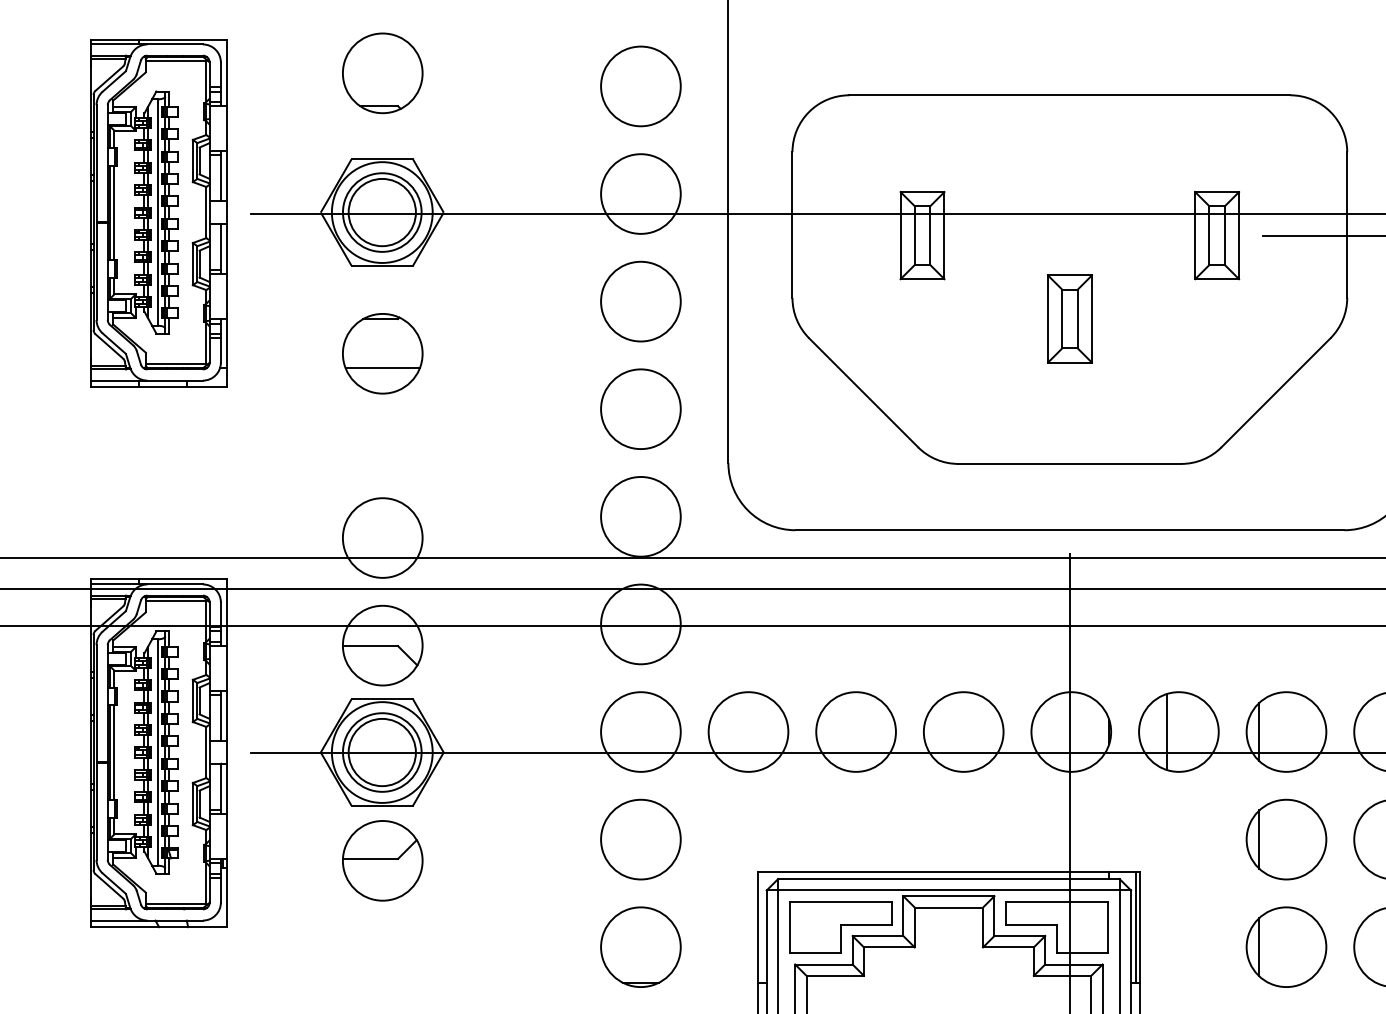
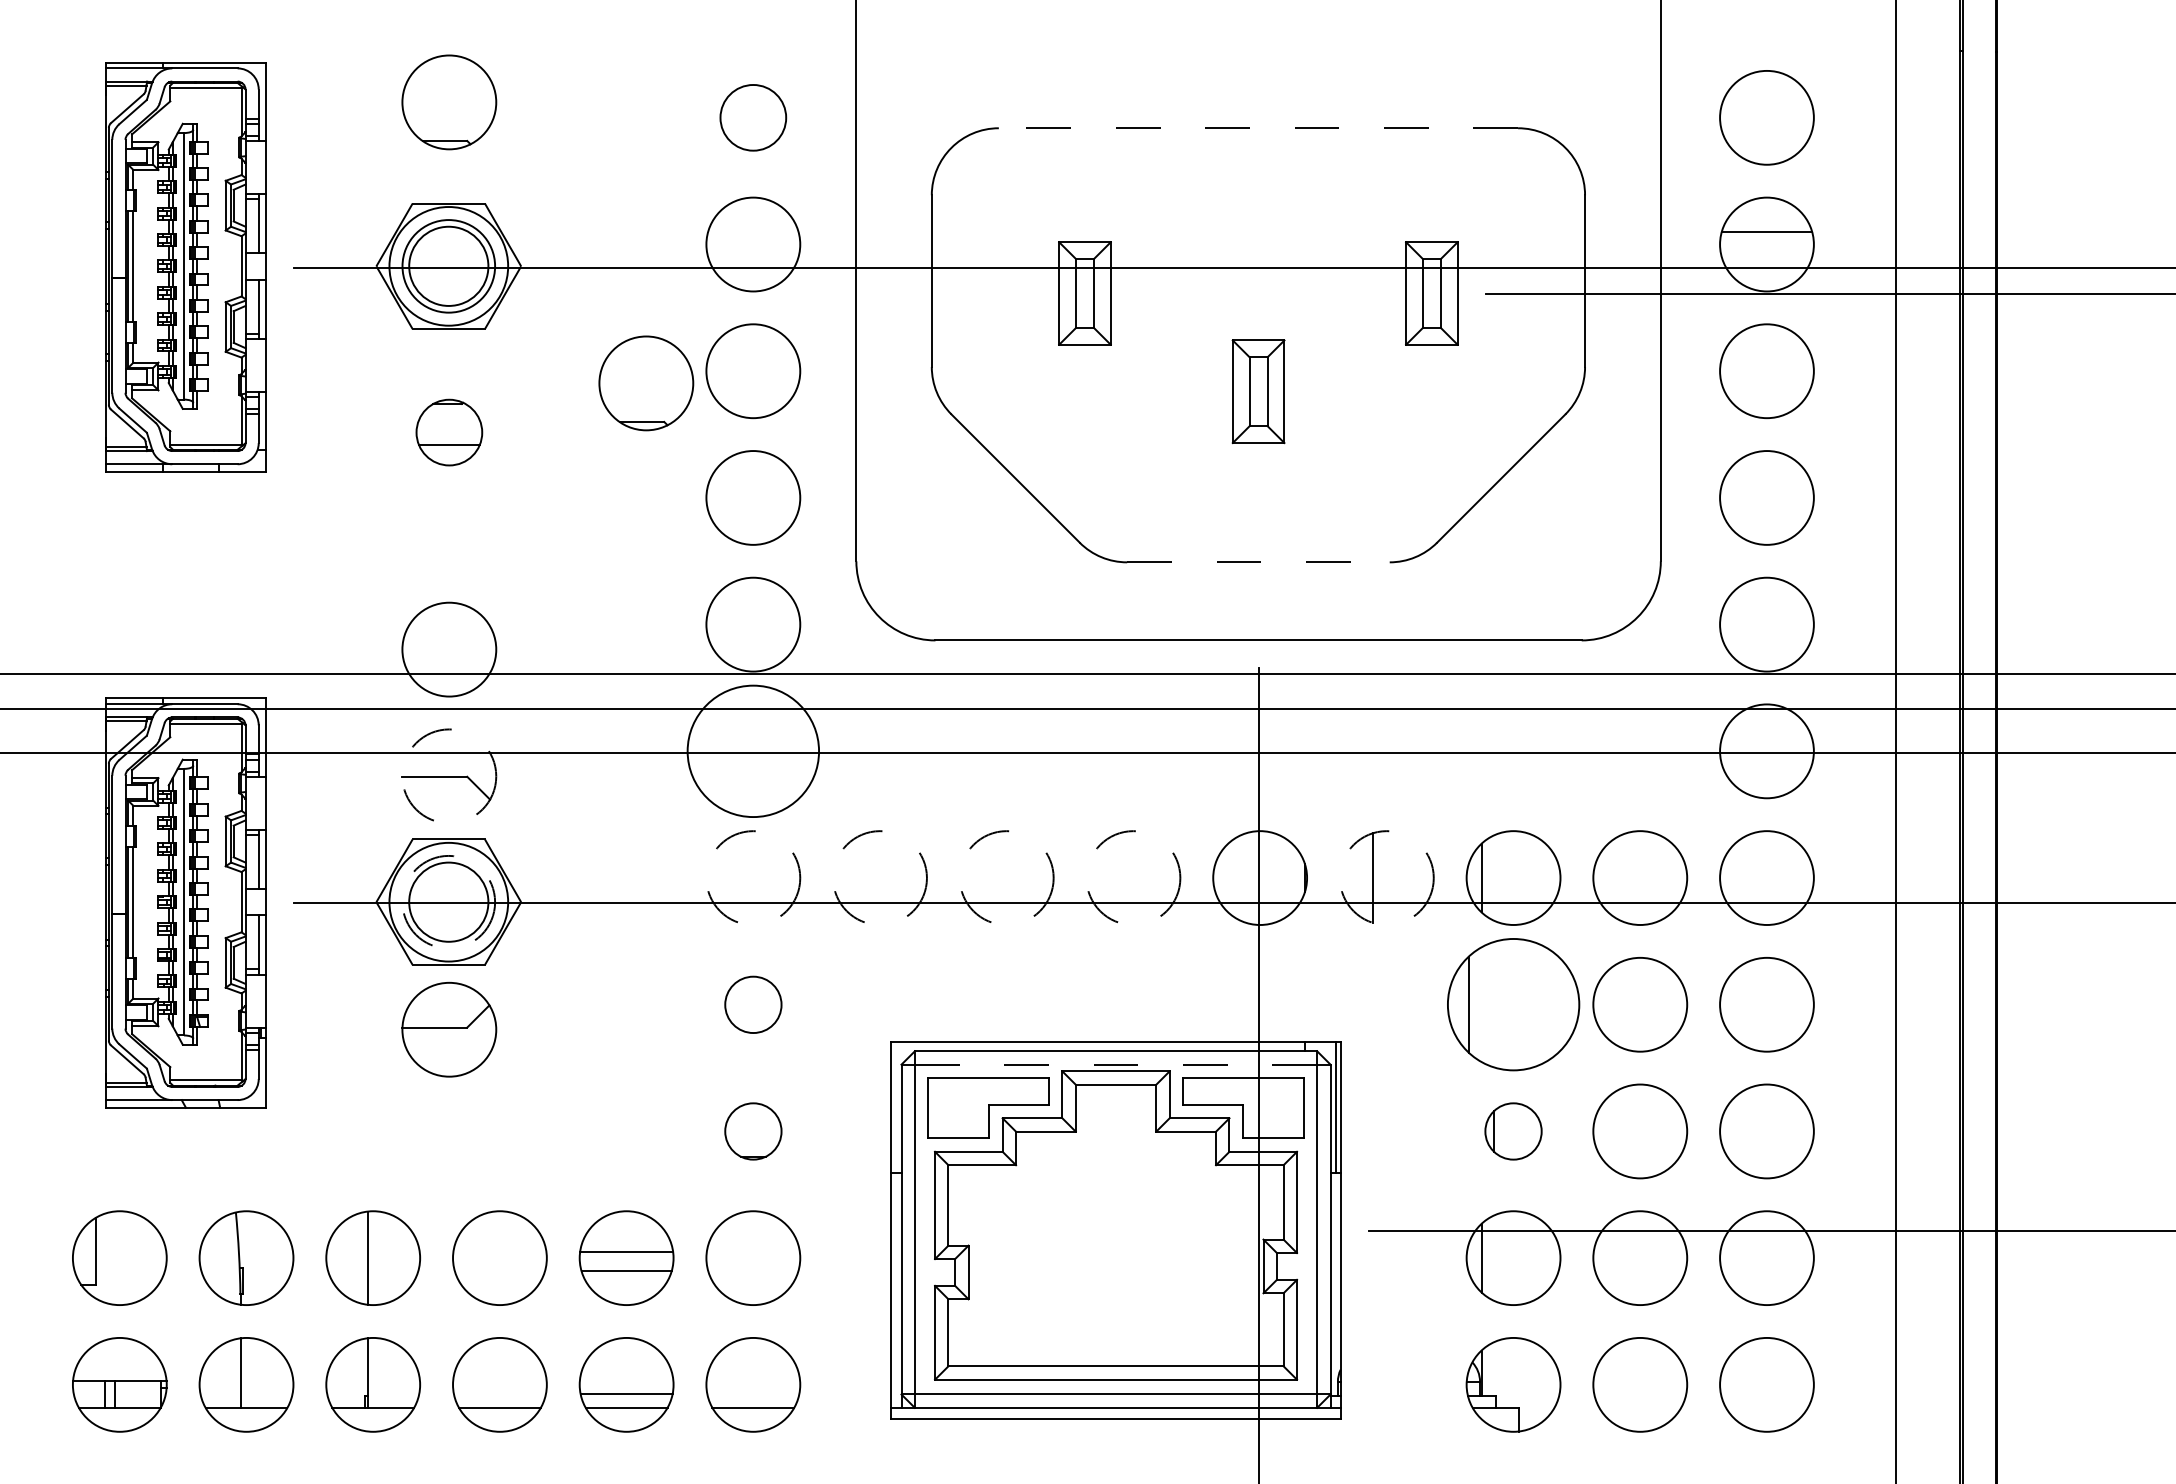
circle: (641, 86) -> (753, 117), size x0.7
line: (1069, 95) -> (1258, 128), solid -> dashed
part: (550, 312) -> (646, 383), added
part: (382, 353) -> (449, 432), size x0.7
line: (1069, 464) -> (1258, 562), solid -> dashed
circle: (641, 624) -> (753, 751), size x1.4
circle: (382, 645) -> (449, 776), solid -> dashed
circle: (641, 731) -> (753, 877), solid -> dashed
circle: (748, 731) -> (879, 877), solid -> dashed
circle: (855, 731) -> (1006, 877), solid -> dashed
circle: (963, 731) -> (1133, 877), solid -> dashed
circle: (1178, 731) -> (1386, 877), solid -> dashed
circle: (382, 751) -> (448, 901), solid -> dashed
circle: (641, 839) -> (753, 1004), size x0.6
part: (1286, 839) -> (1513, 1004), size x1.4
line: (948, 890) -> (1115, 1064), solid -> dashed
part: (641, 947) -> (753, 1131), size x0.6
part: (1286, 947) -> (1513, 1131), size x0.6

